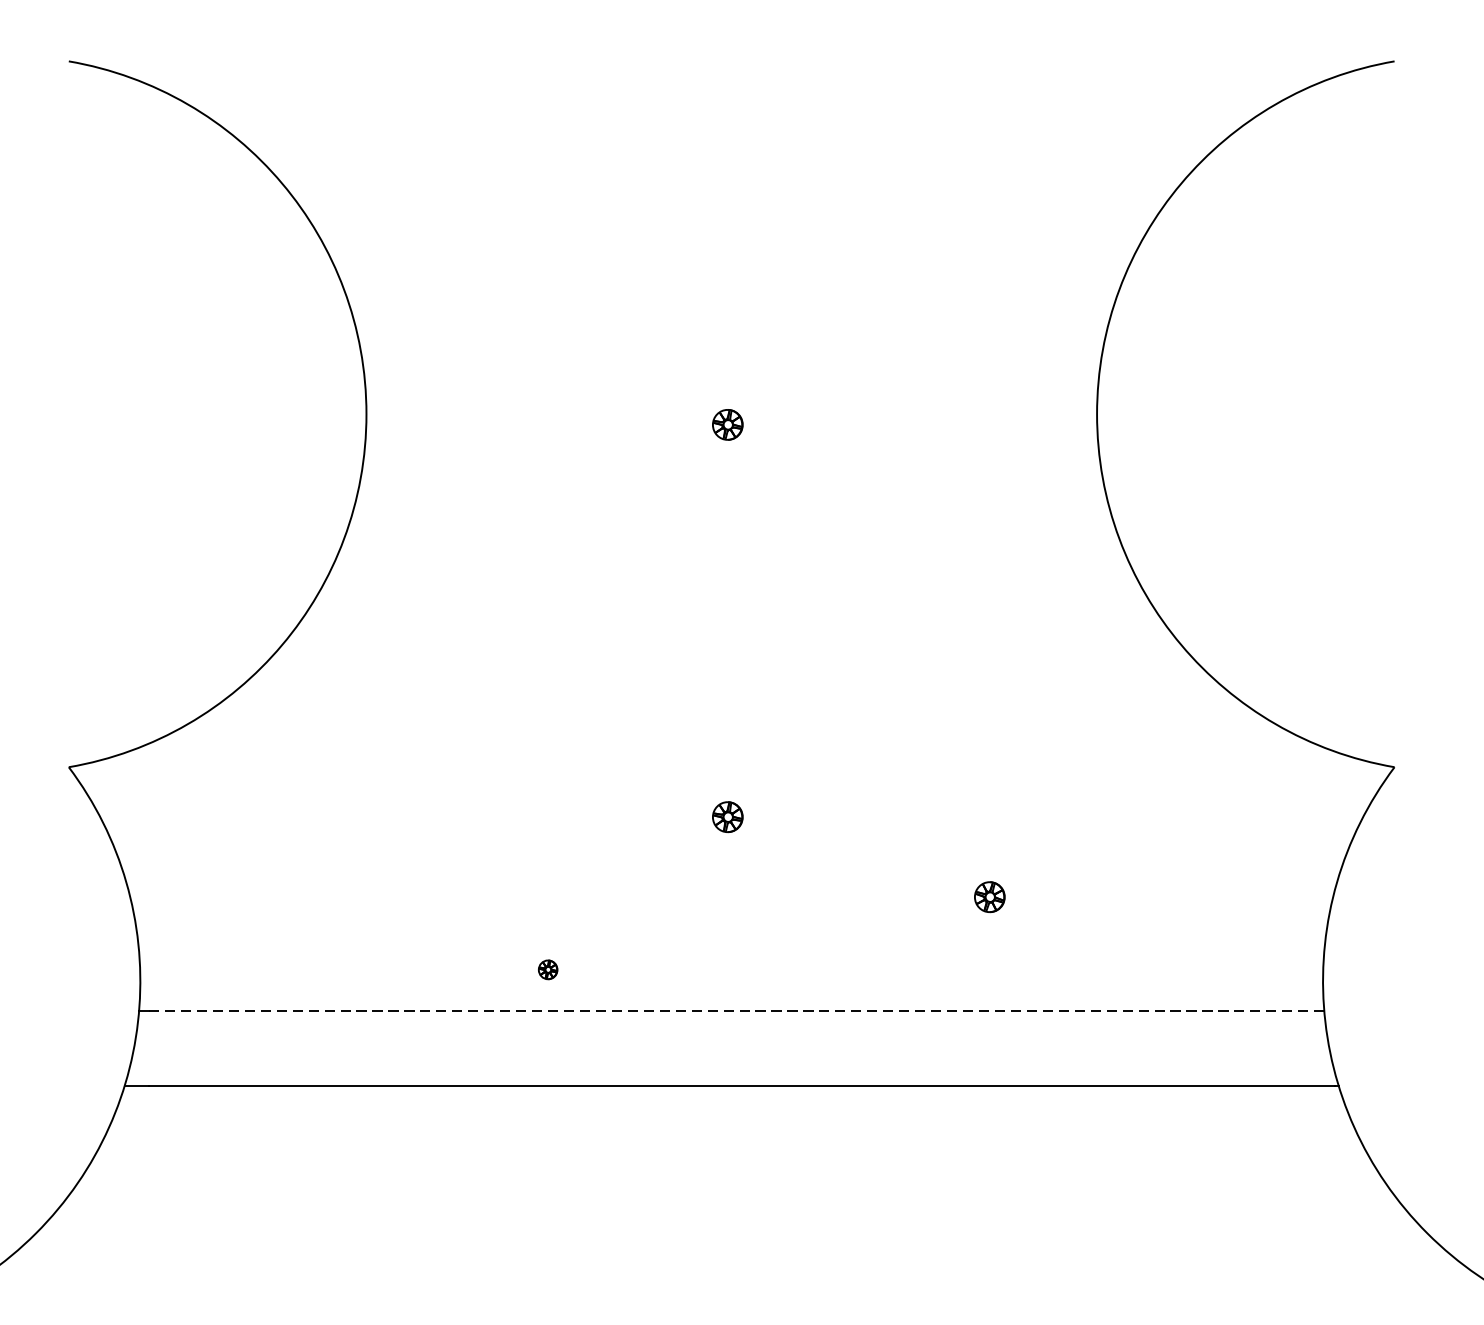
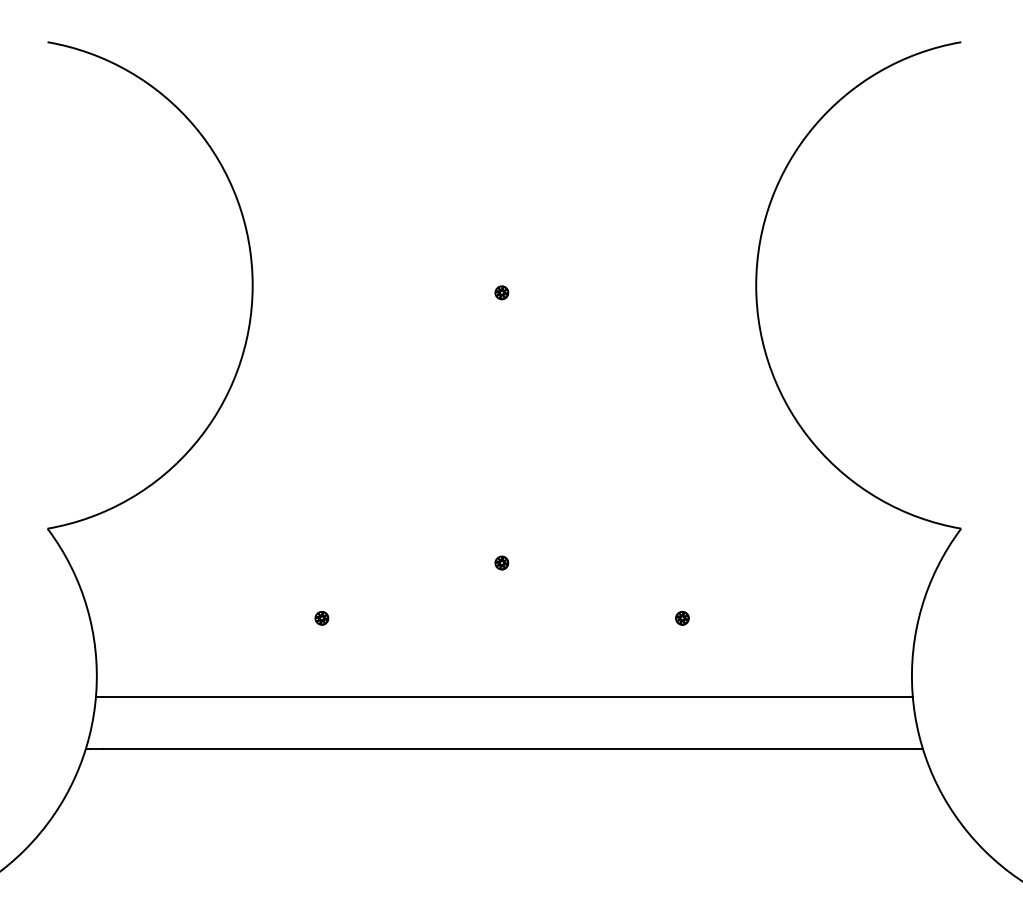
part: (727, 424) -> (501, 292), size x0.62
part: (727, 816) -> (501, 562), size x0.62
part: (990, 897) -> (682, 618), size x0.62
part: (547, 970) -> (321, 618), moved
line: (736, 1010) -> (507, 696), dashed -> solid

